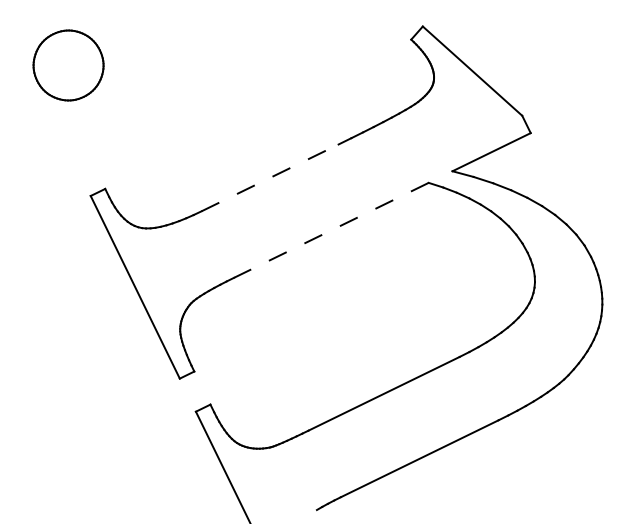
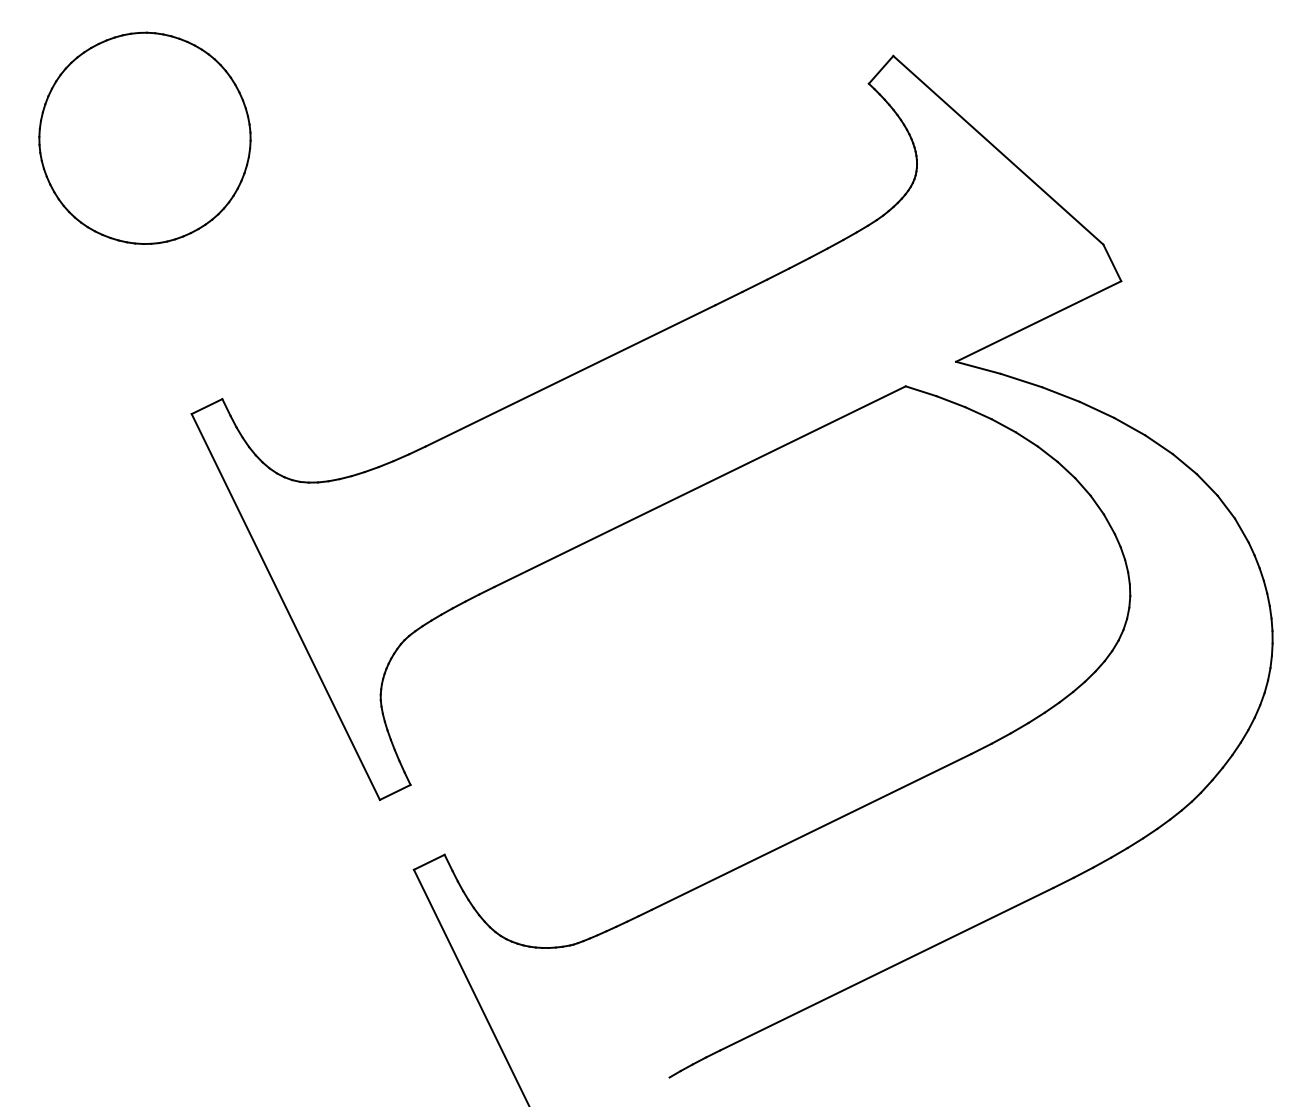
part: (68, 65) -> (144, 138), size x1.43
line: (270, 177) -> (571, 374), dashed -> solid
line: (330, 230) -> (698, 486), dashed -> solid

